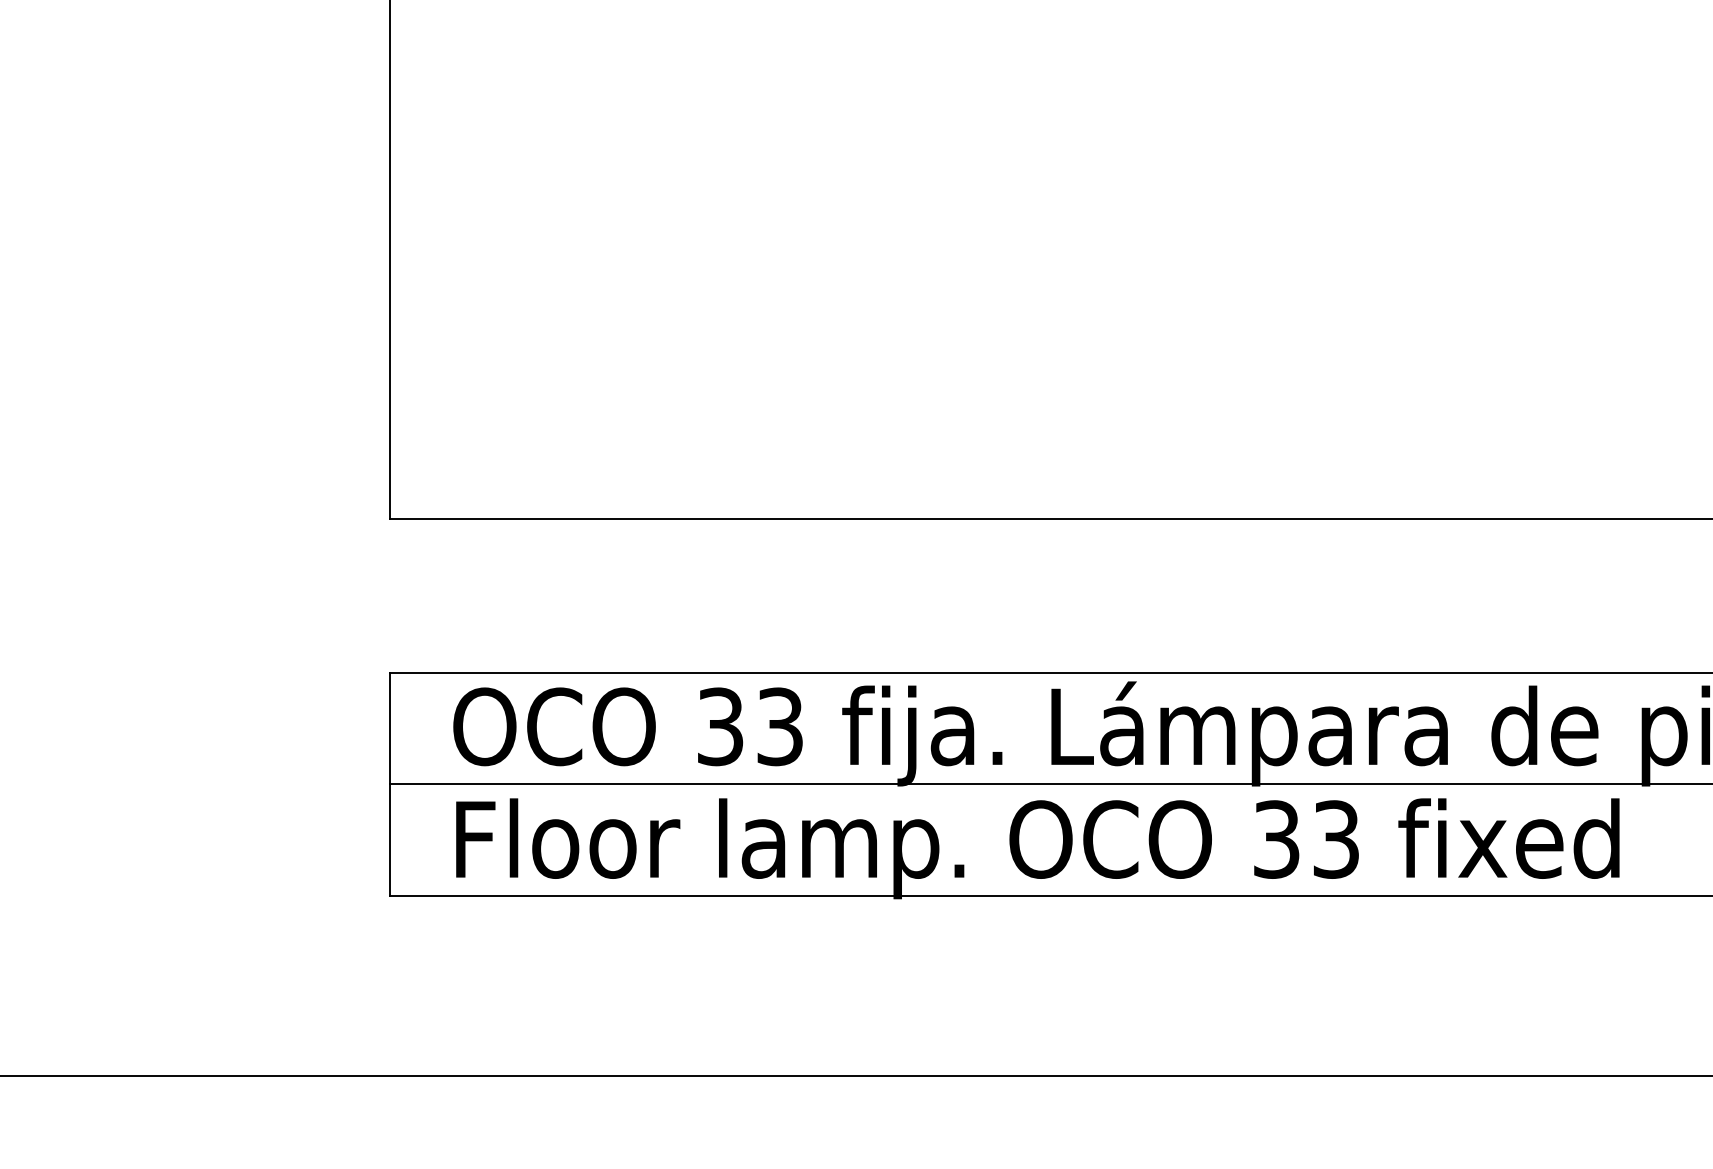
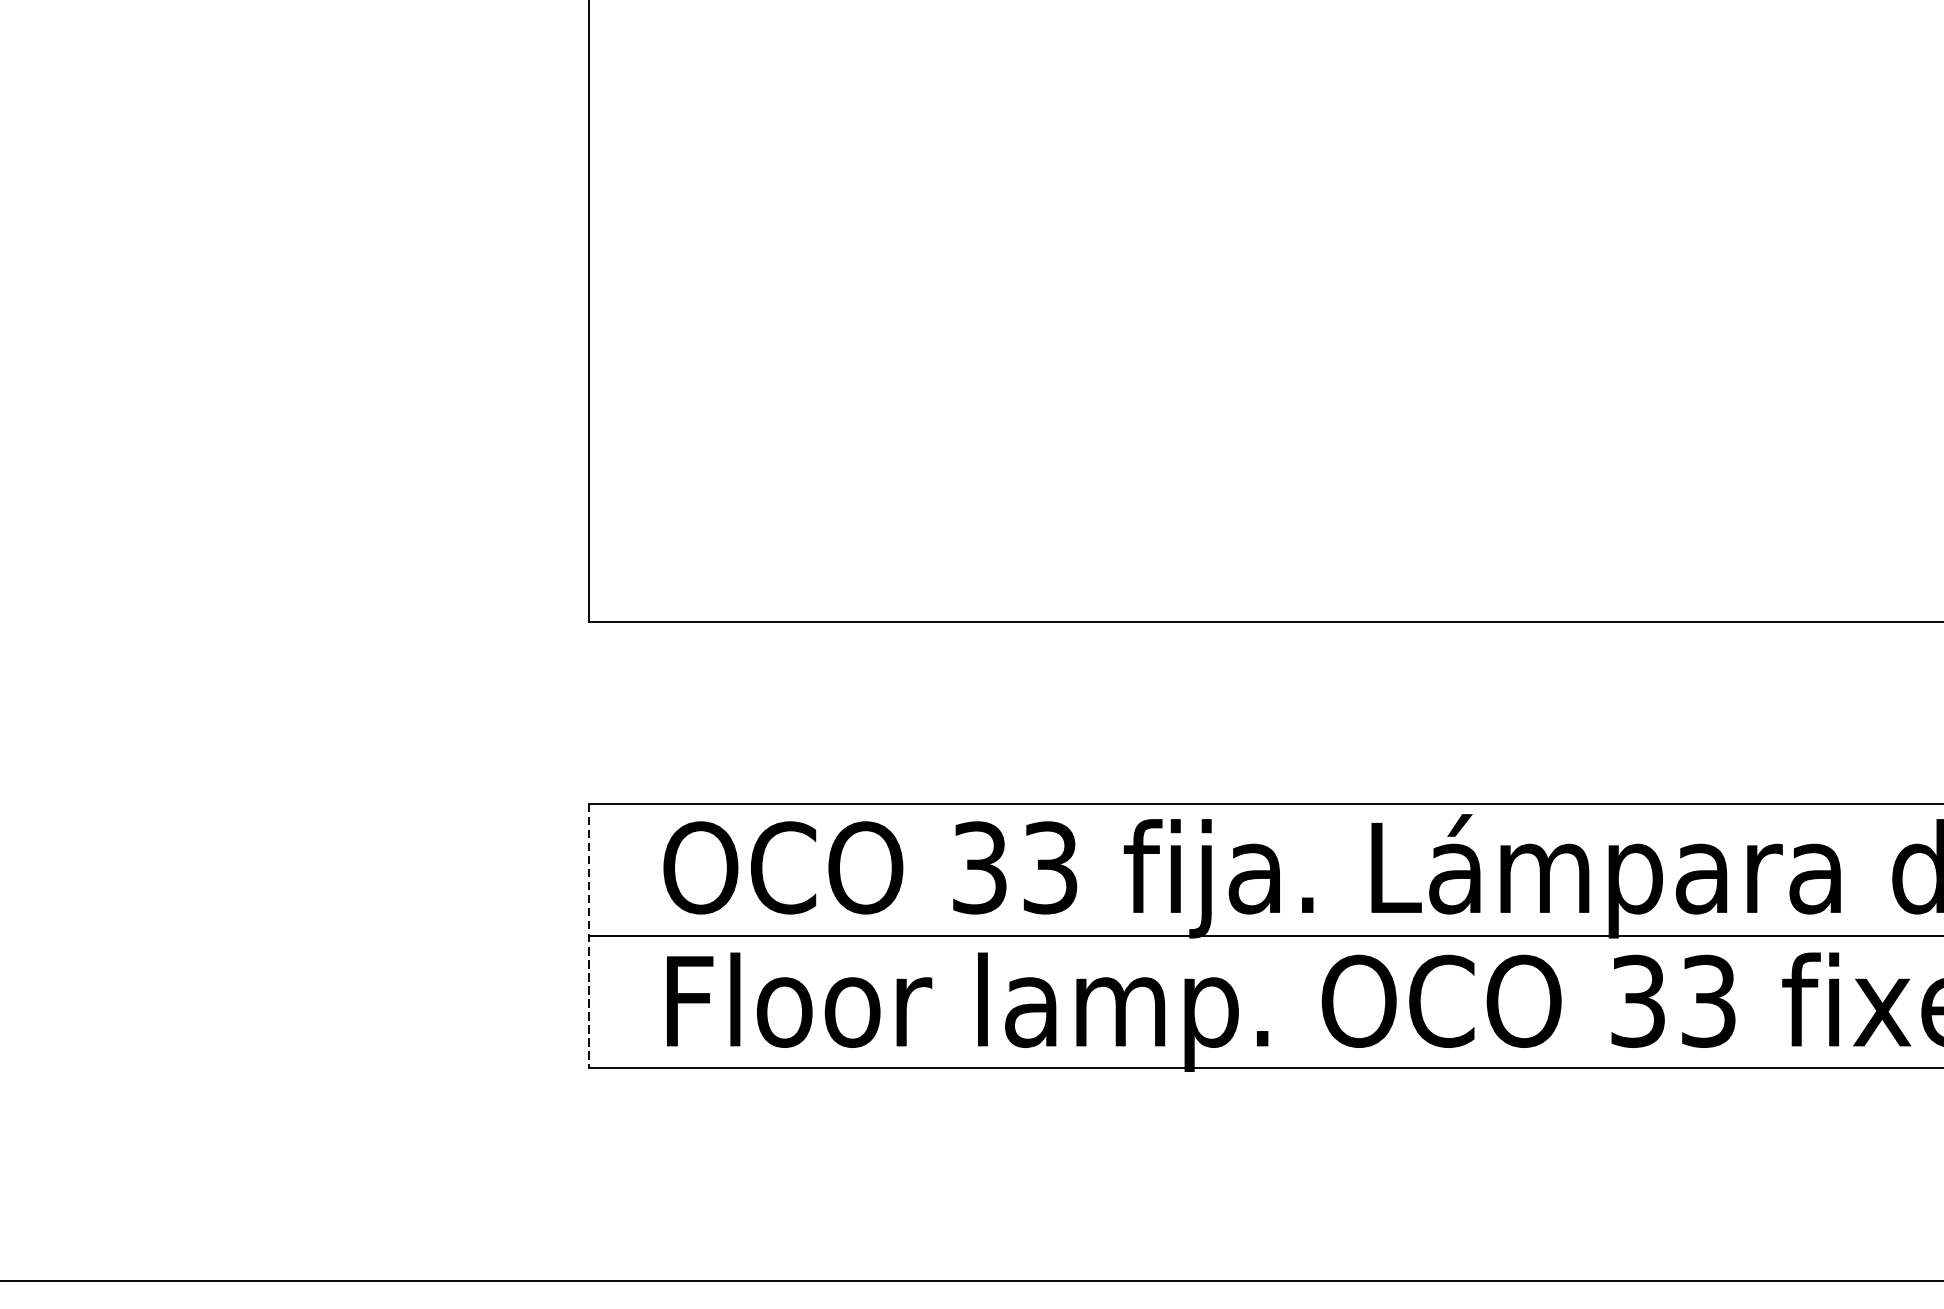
line: (389, 784) -> (587, 936), solid -> dashed

